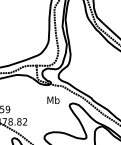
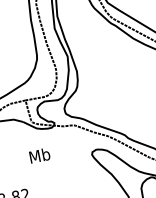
text: (53, 99) -> (39, 154), moved

